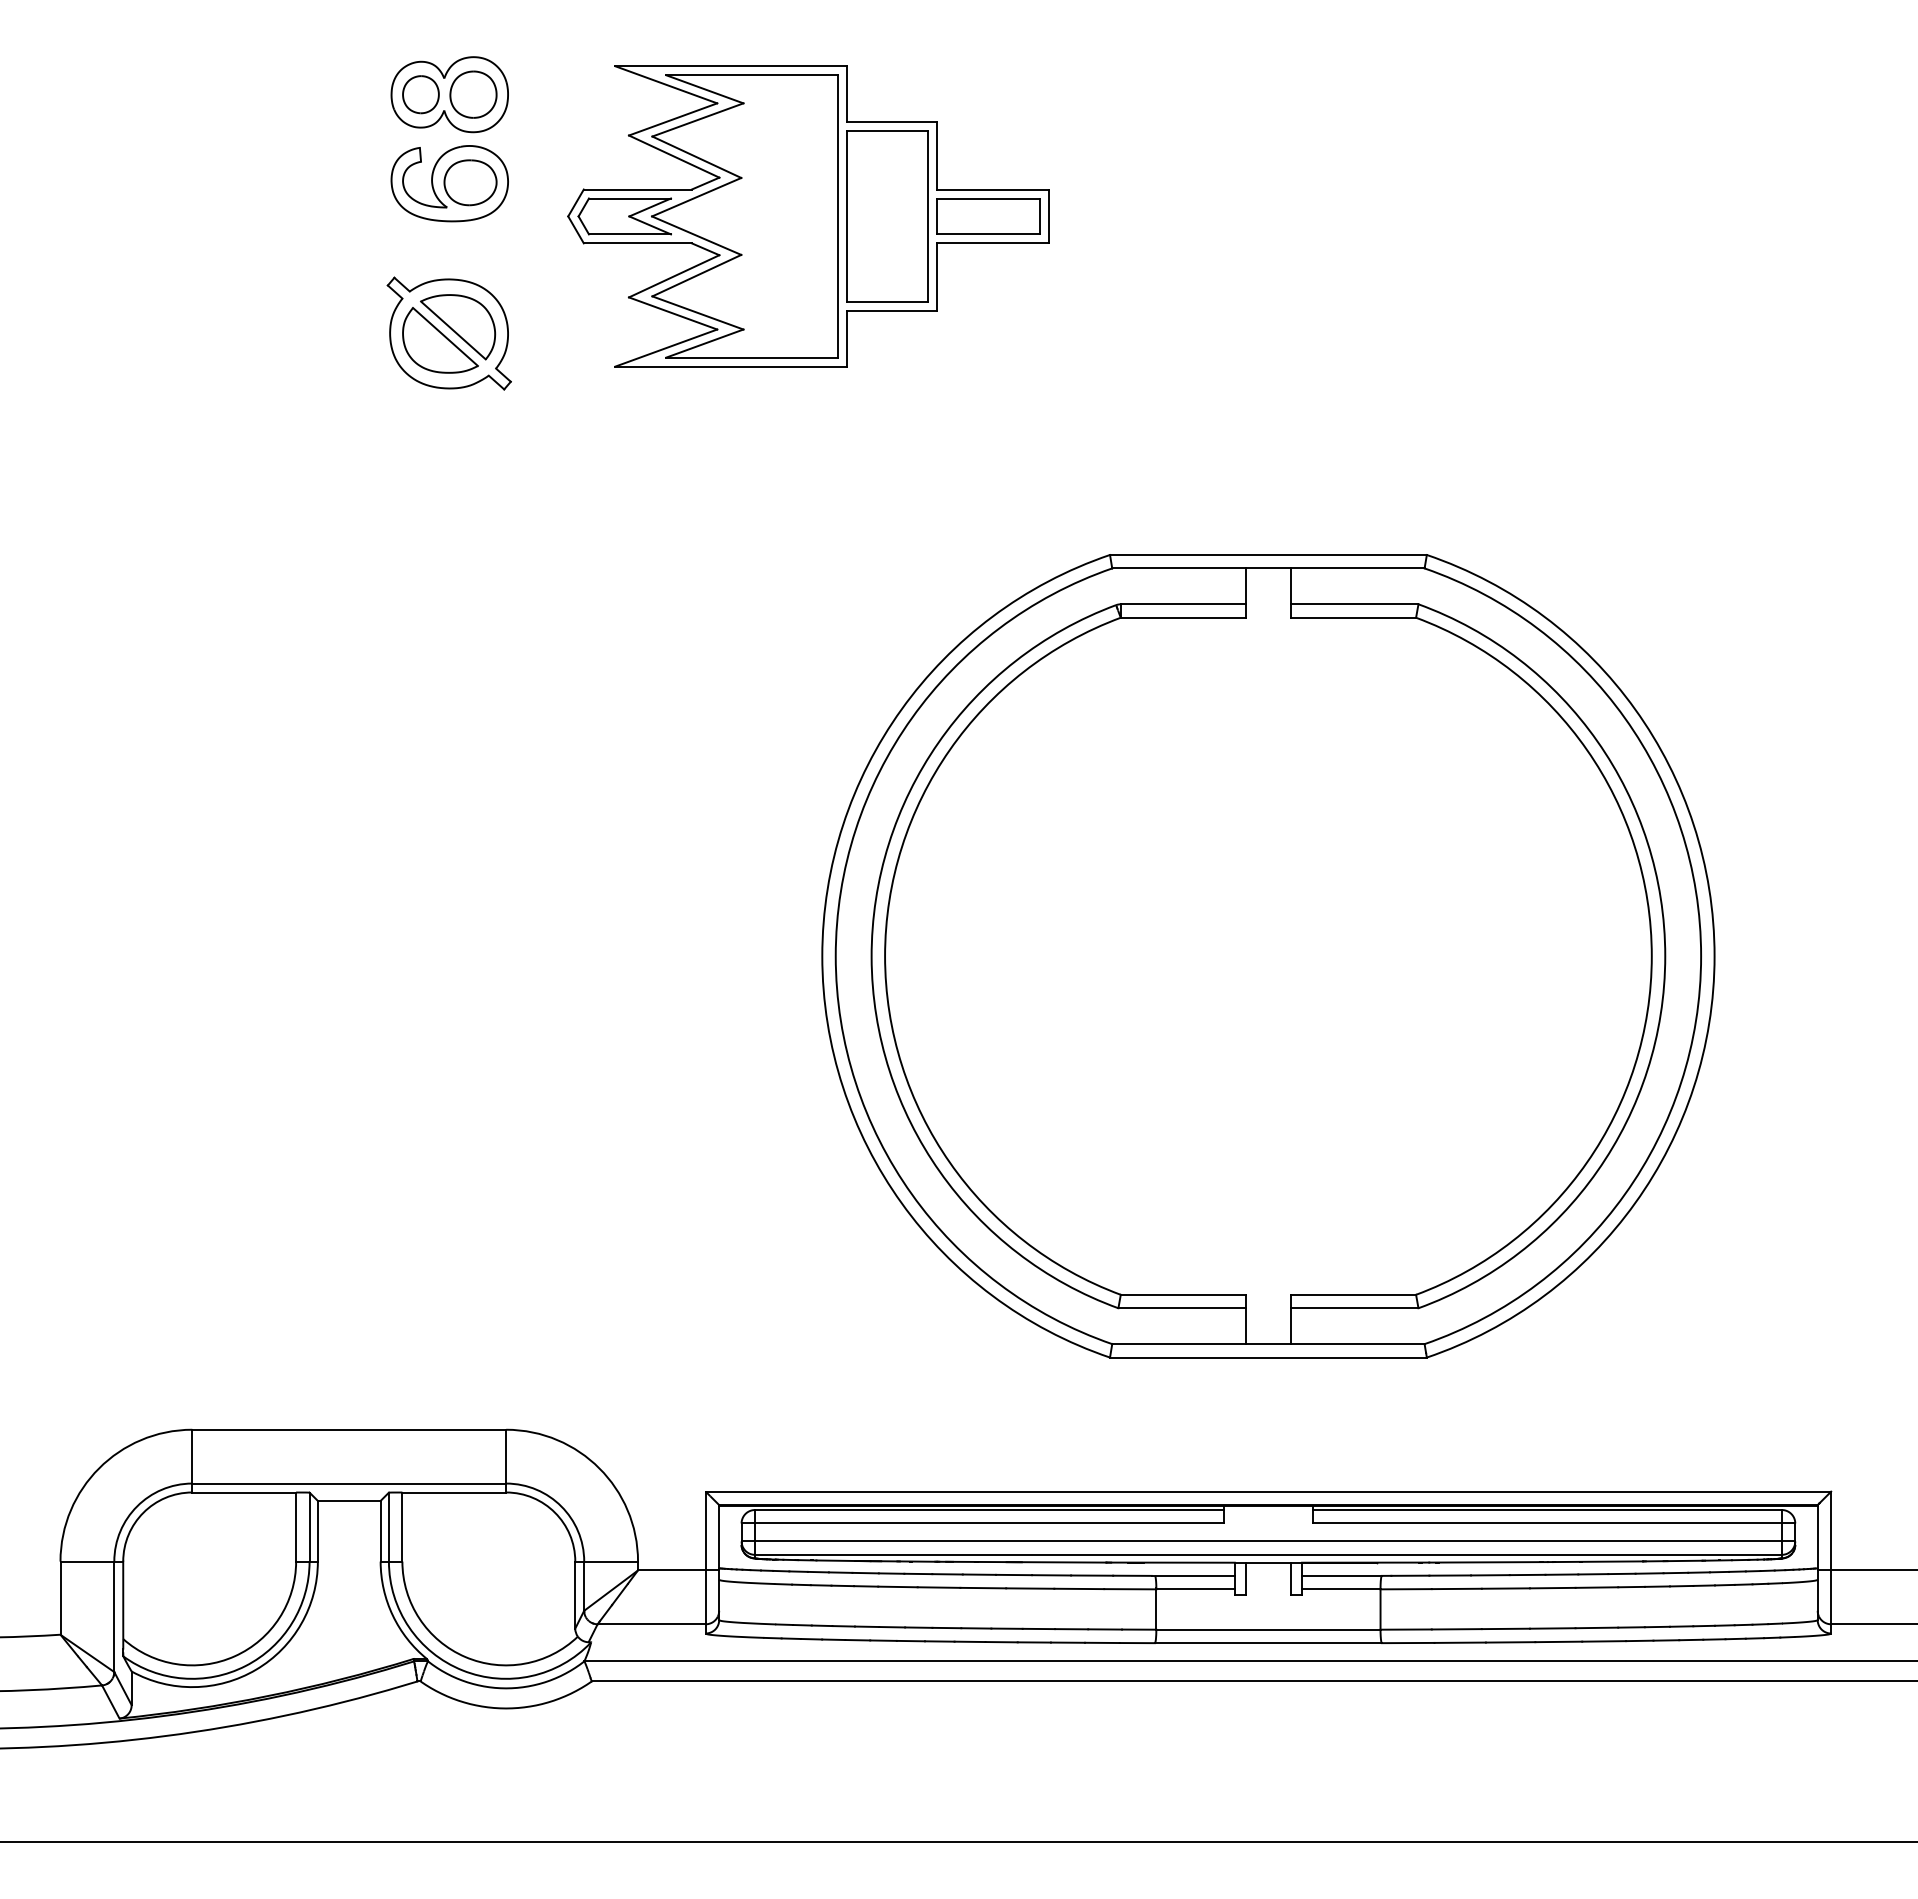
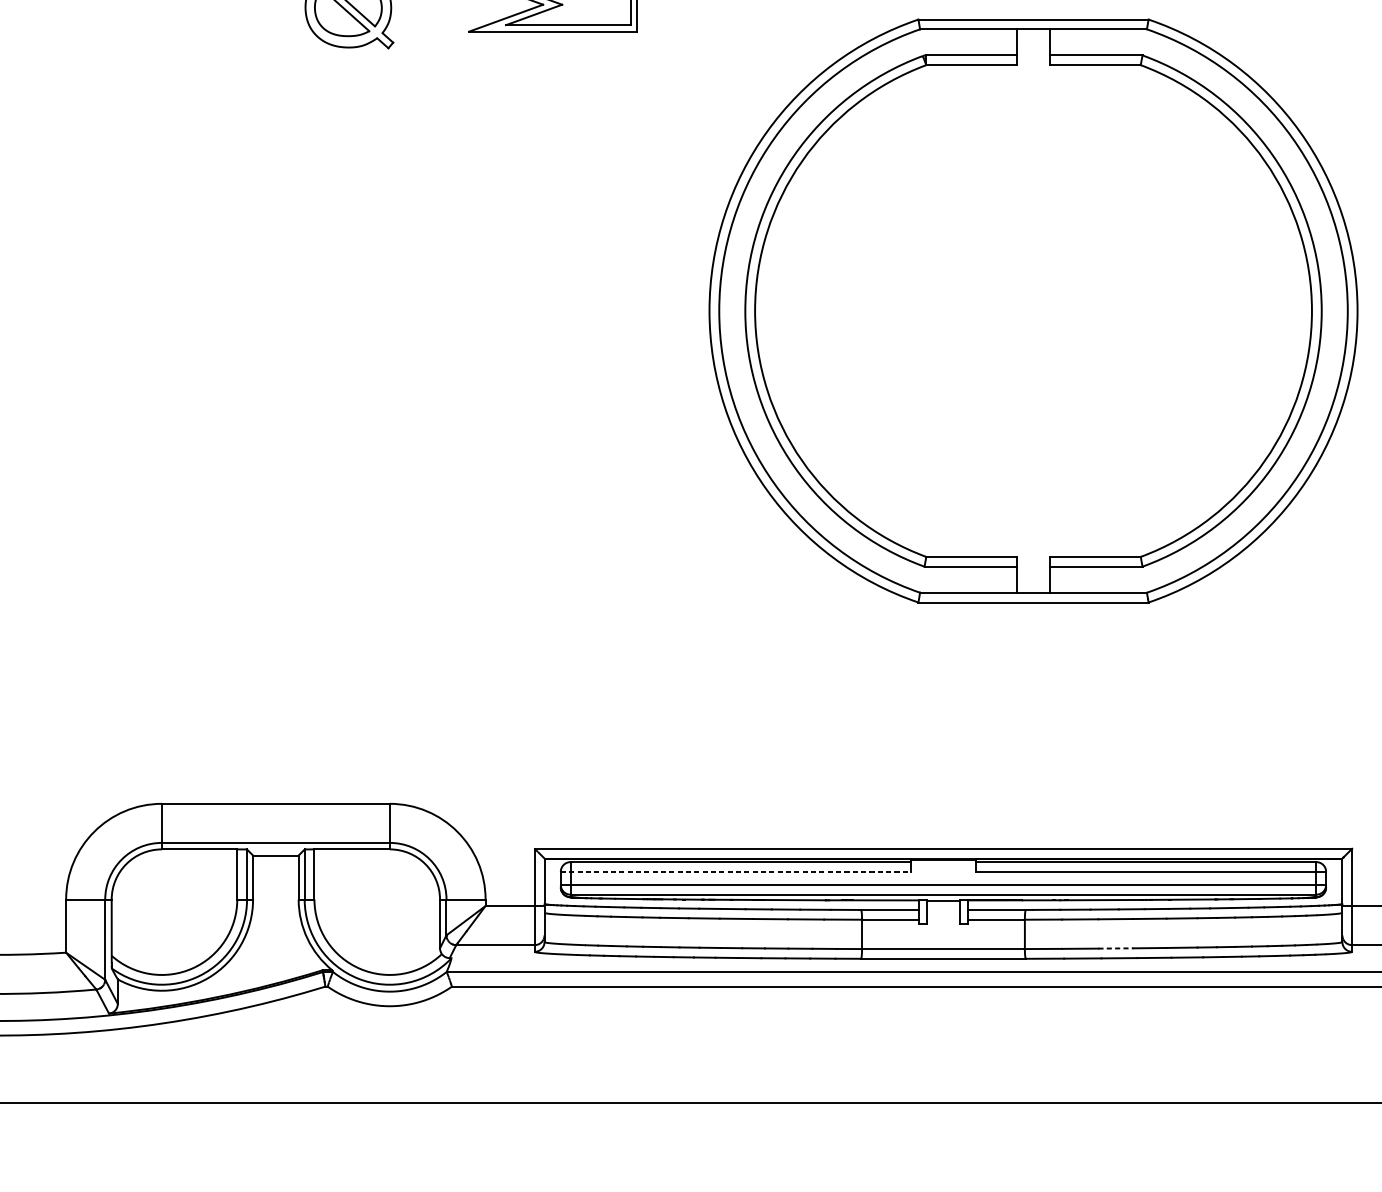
part: (1268, 956) -> (1033, 311), moved
line: (983, 1523) -> (736, 871), solid -> dashed
line: (1506, 1628) -> (1116, 948), solid -> dashed

